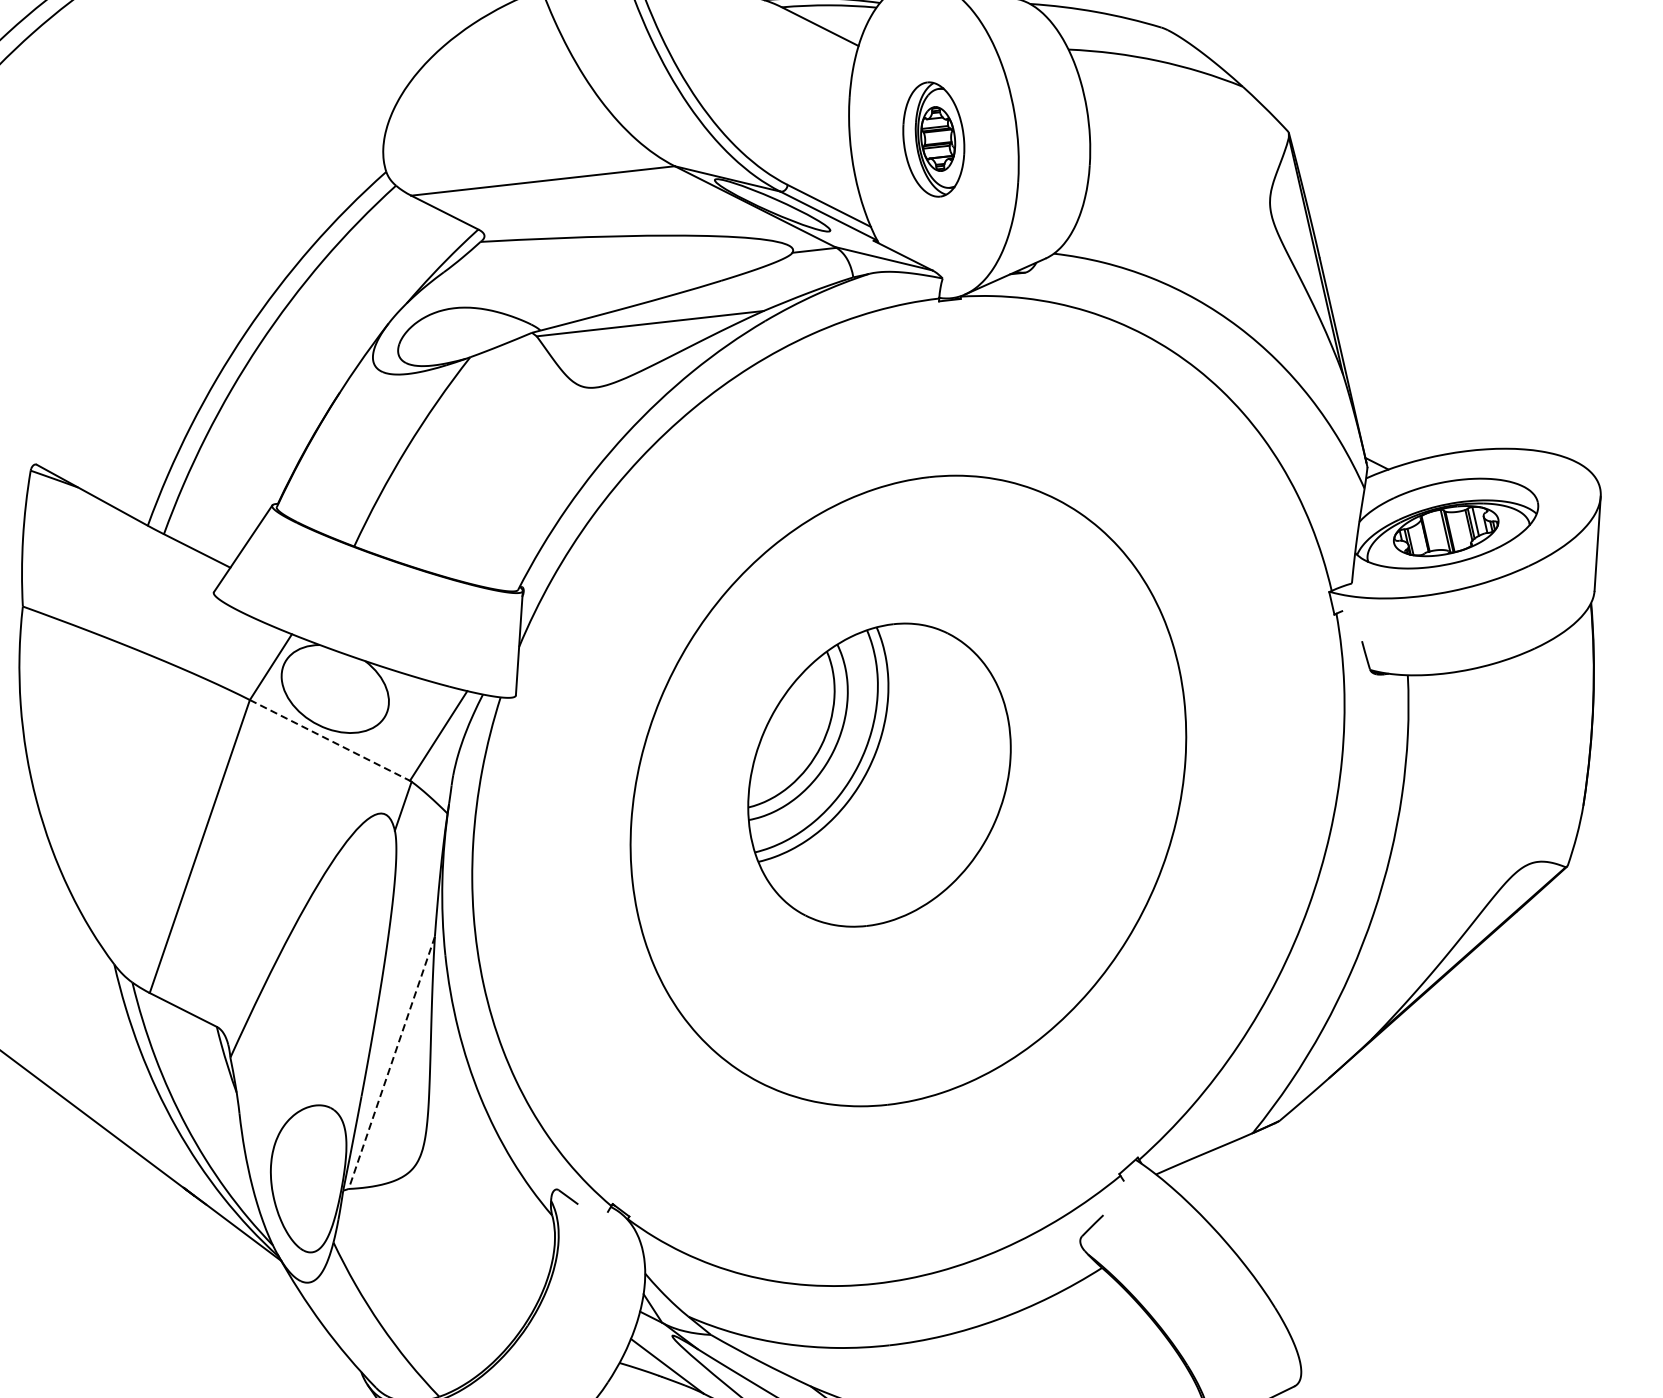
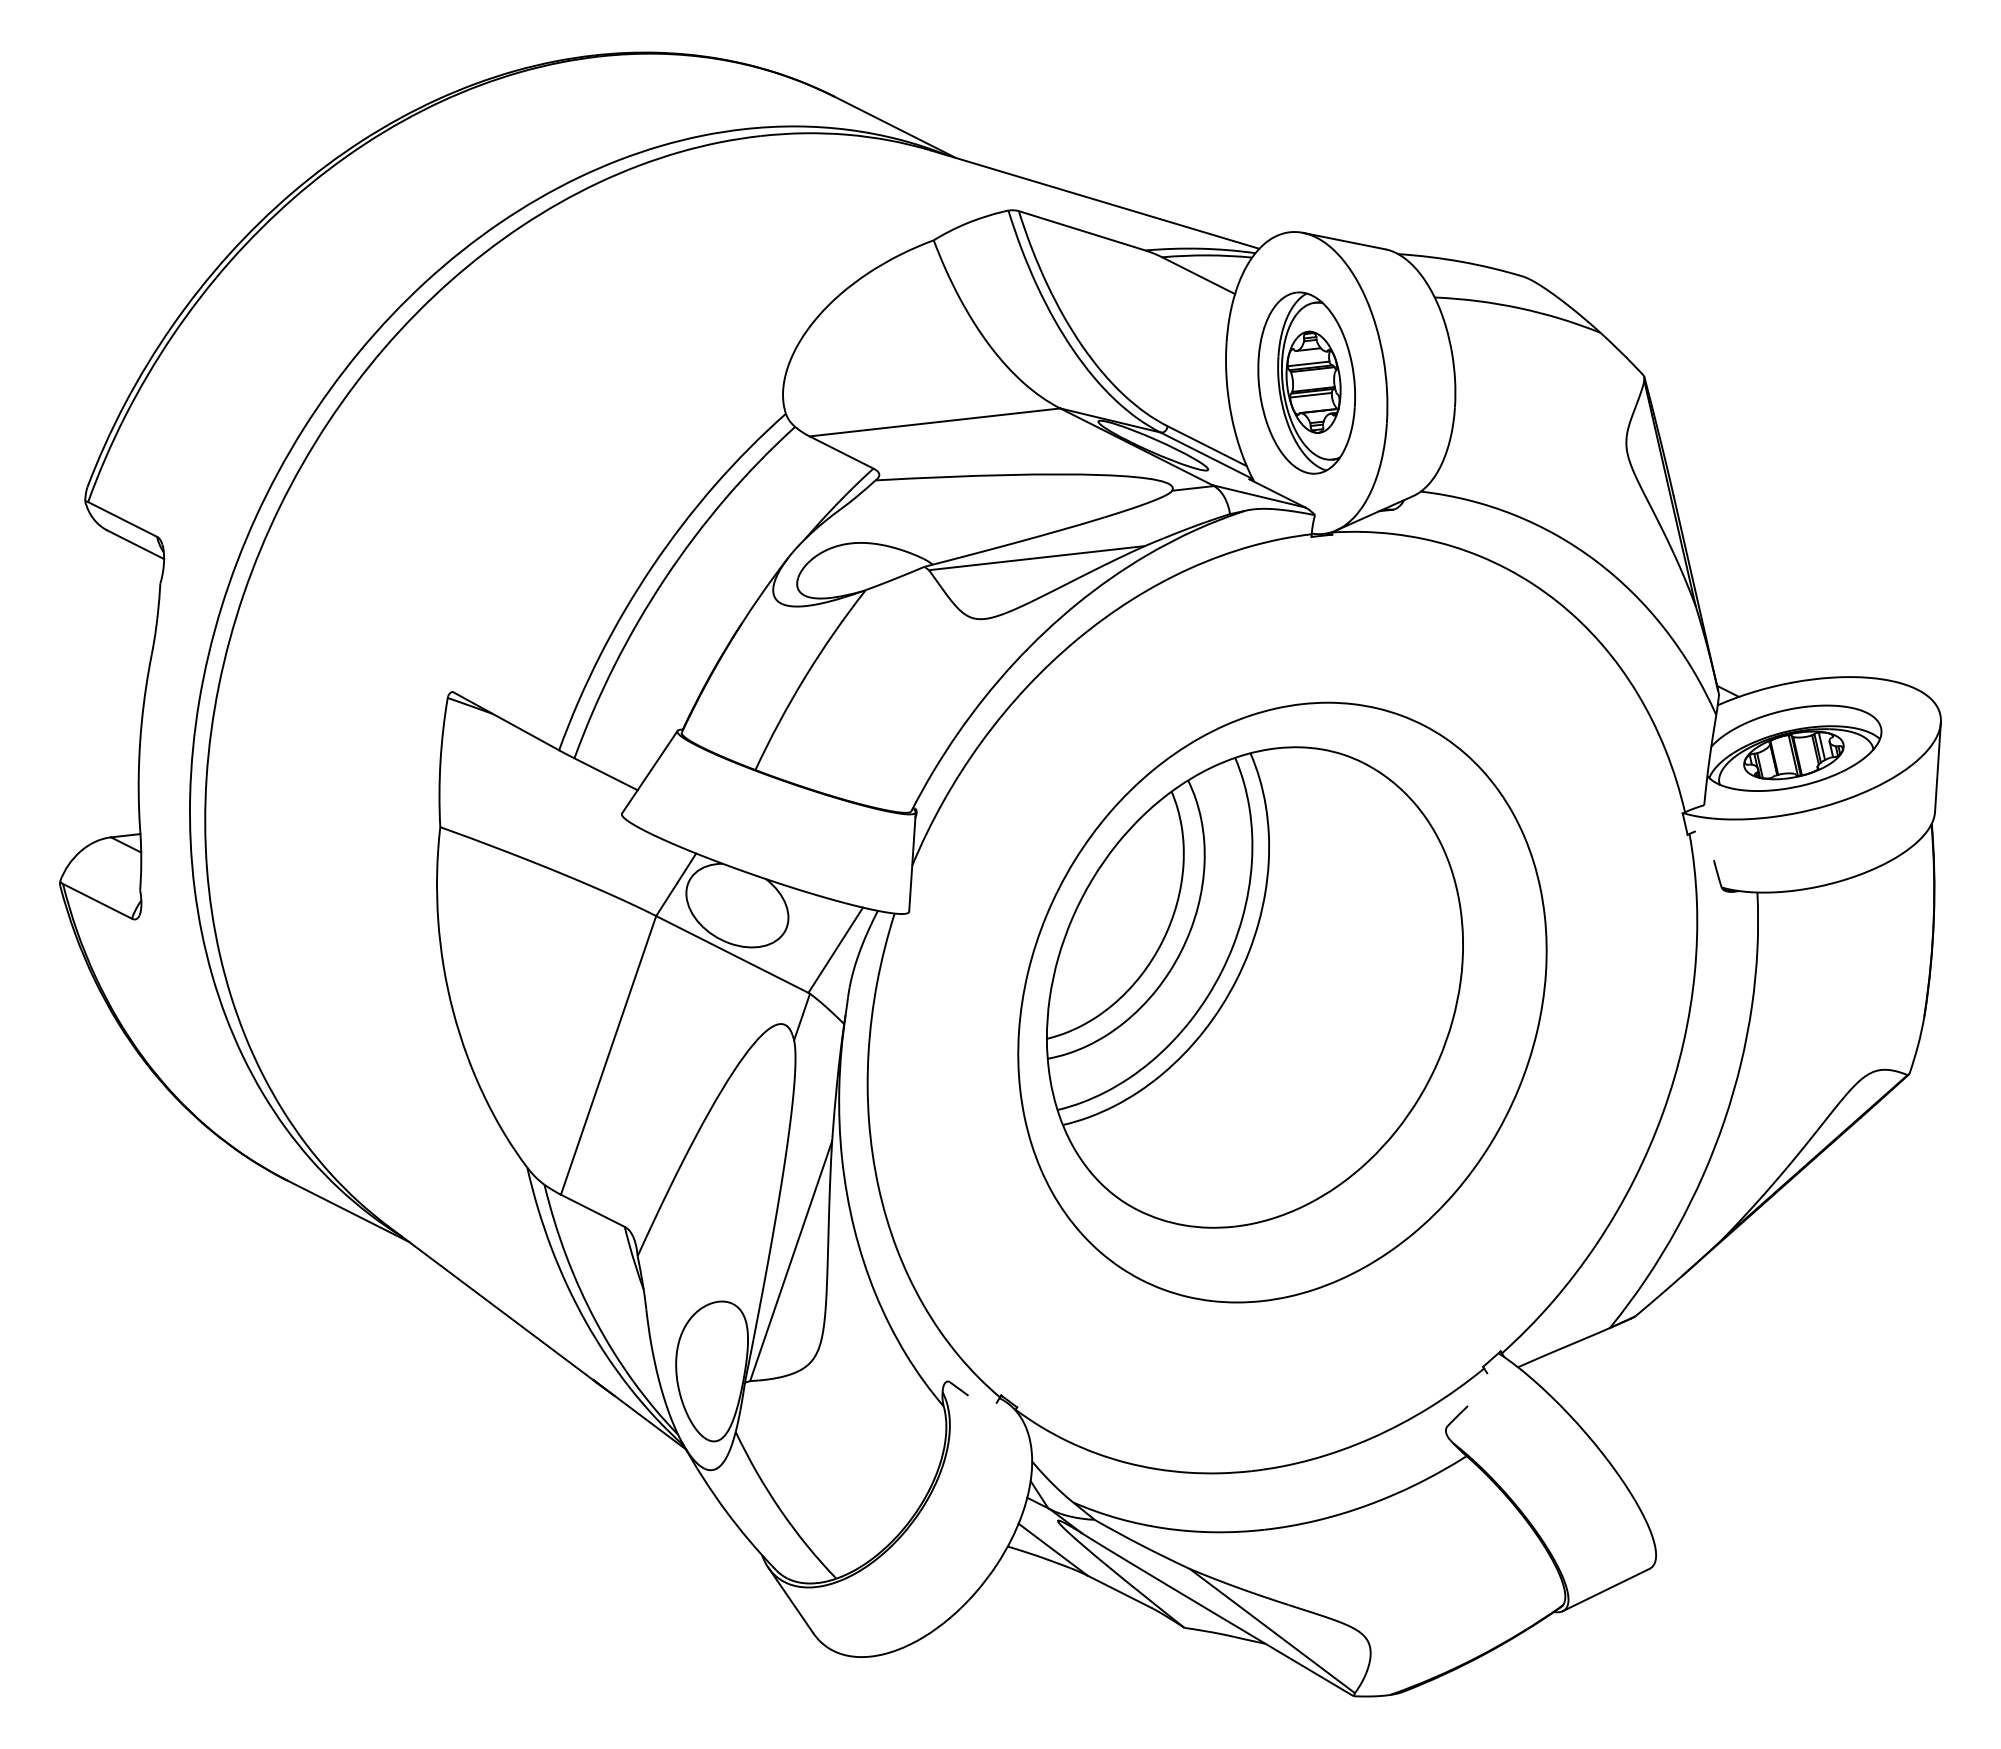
part: (933, 138) -> (1306, 382), size x1.67
line: (330, 740) -> (732, 954), dashed -> solid
part: (879, 775) -> (1254, 987), size x1.67
line: (392, 1063) -> (791, 1261), dashed -> solid

